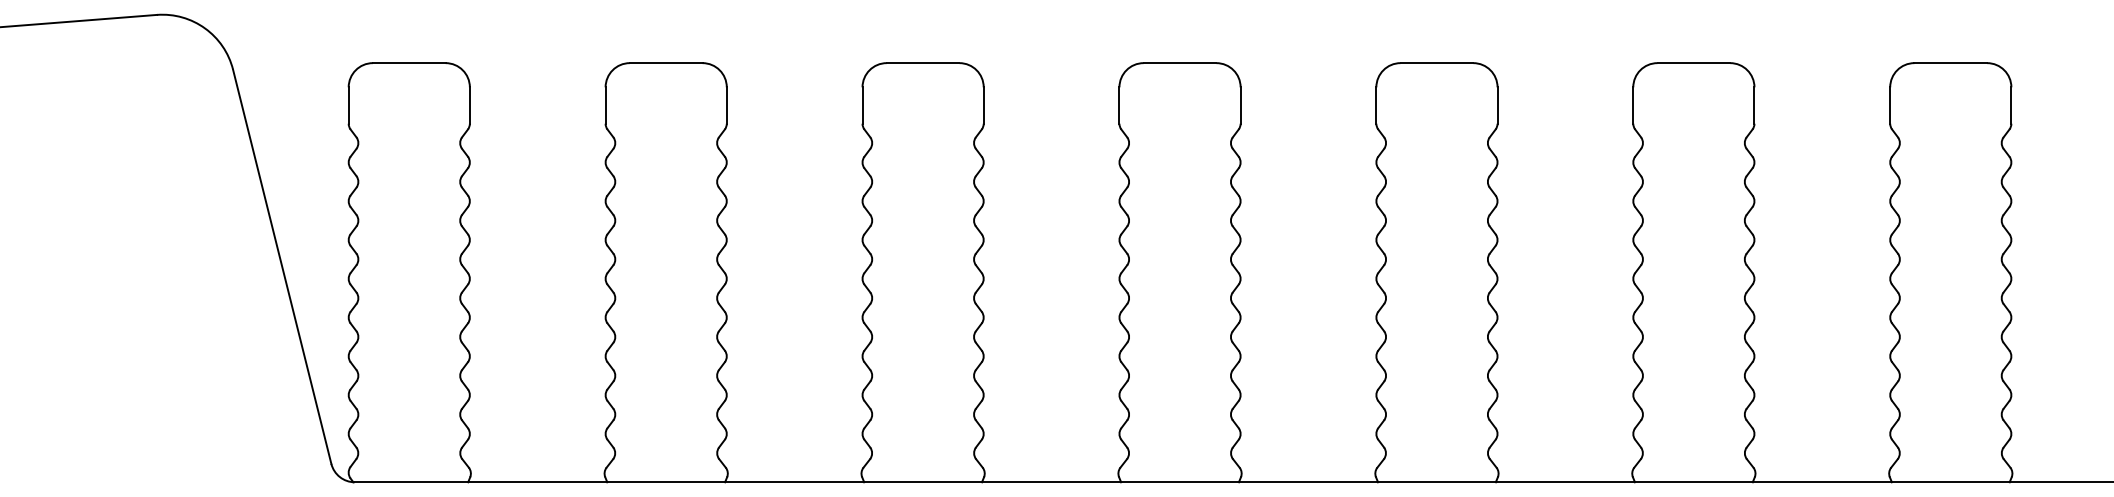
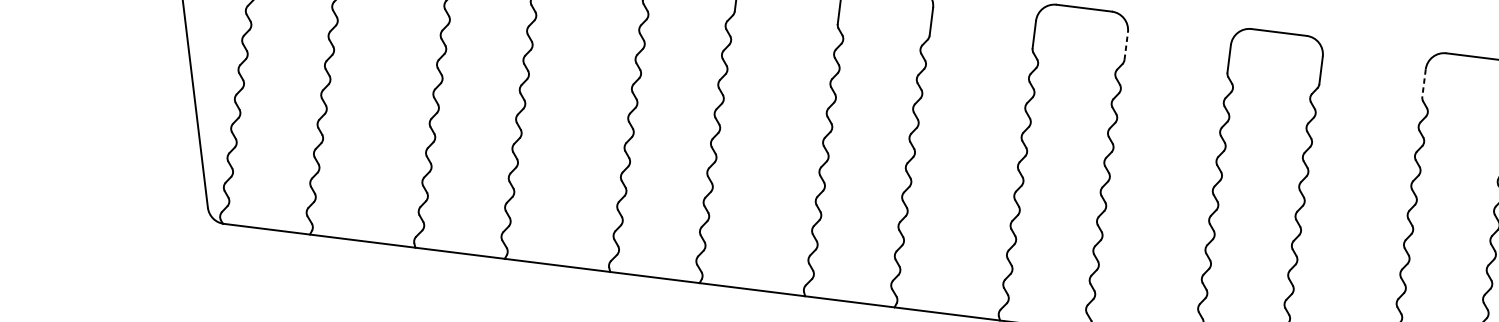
line: (1497, 105) -> (1126, 46), solid -> dashed
line: (1890, 106) -> (1424, 83), solid -> dashed

